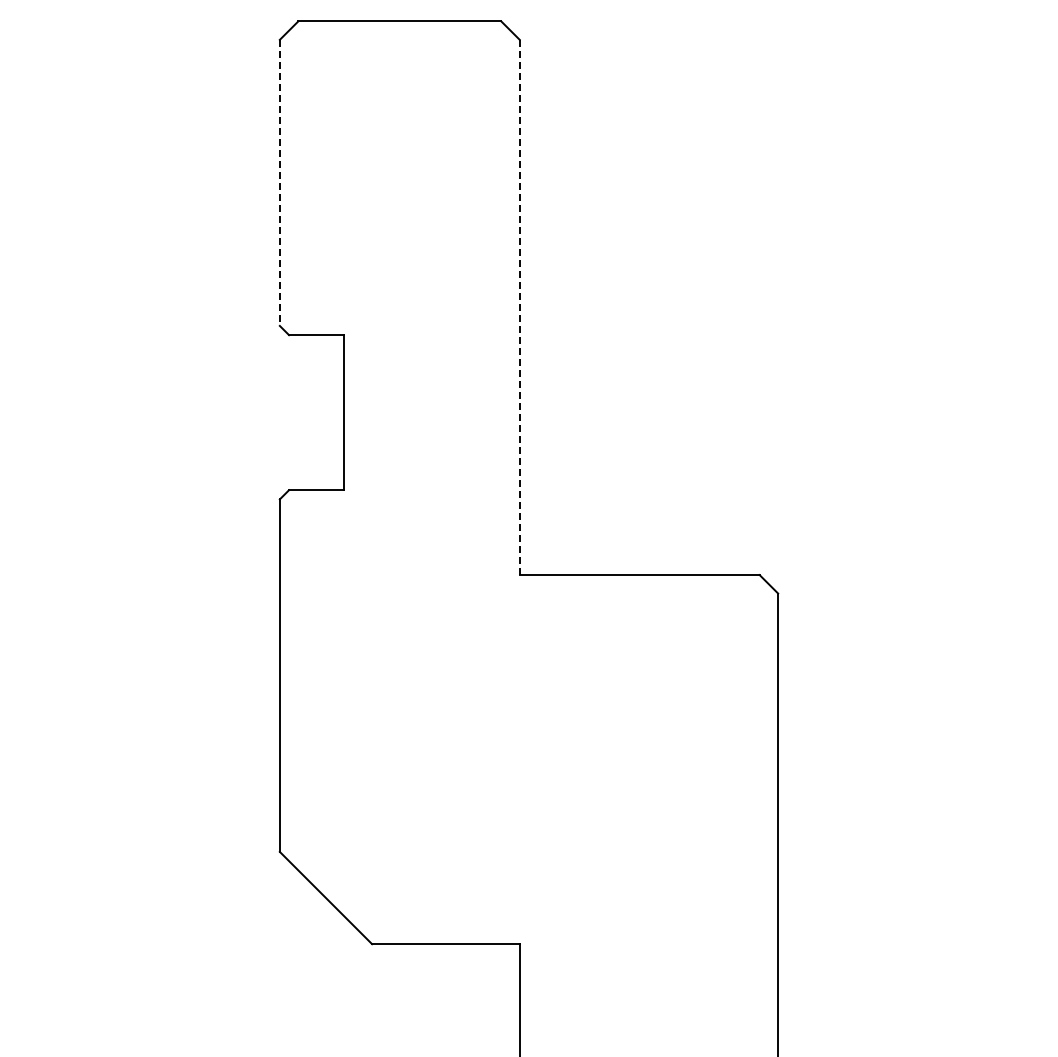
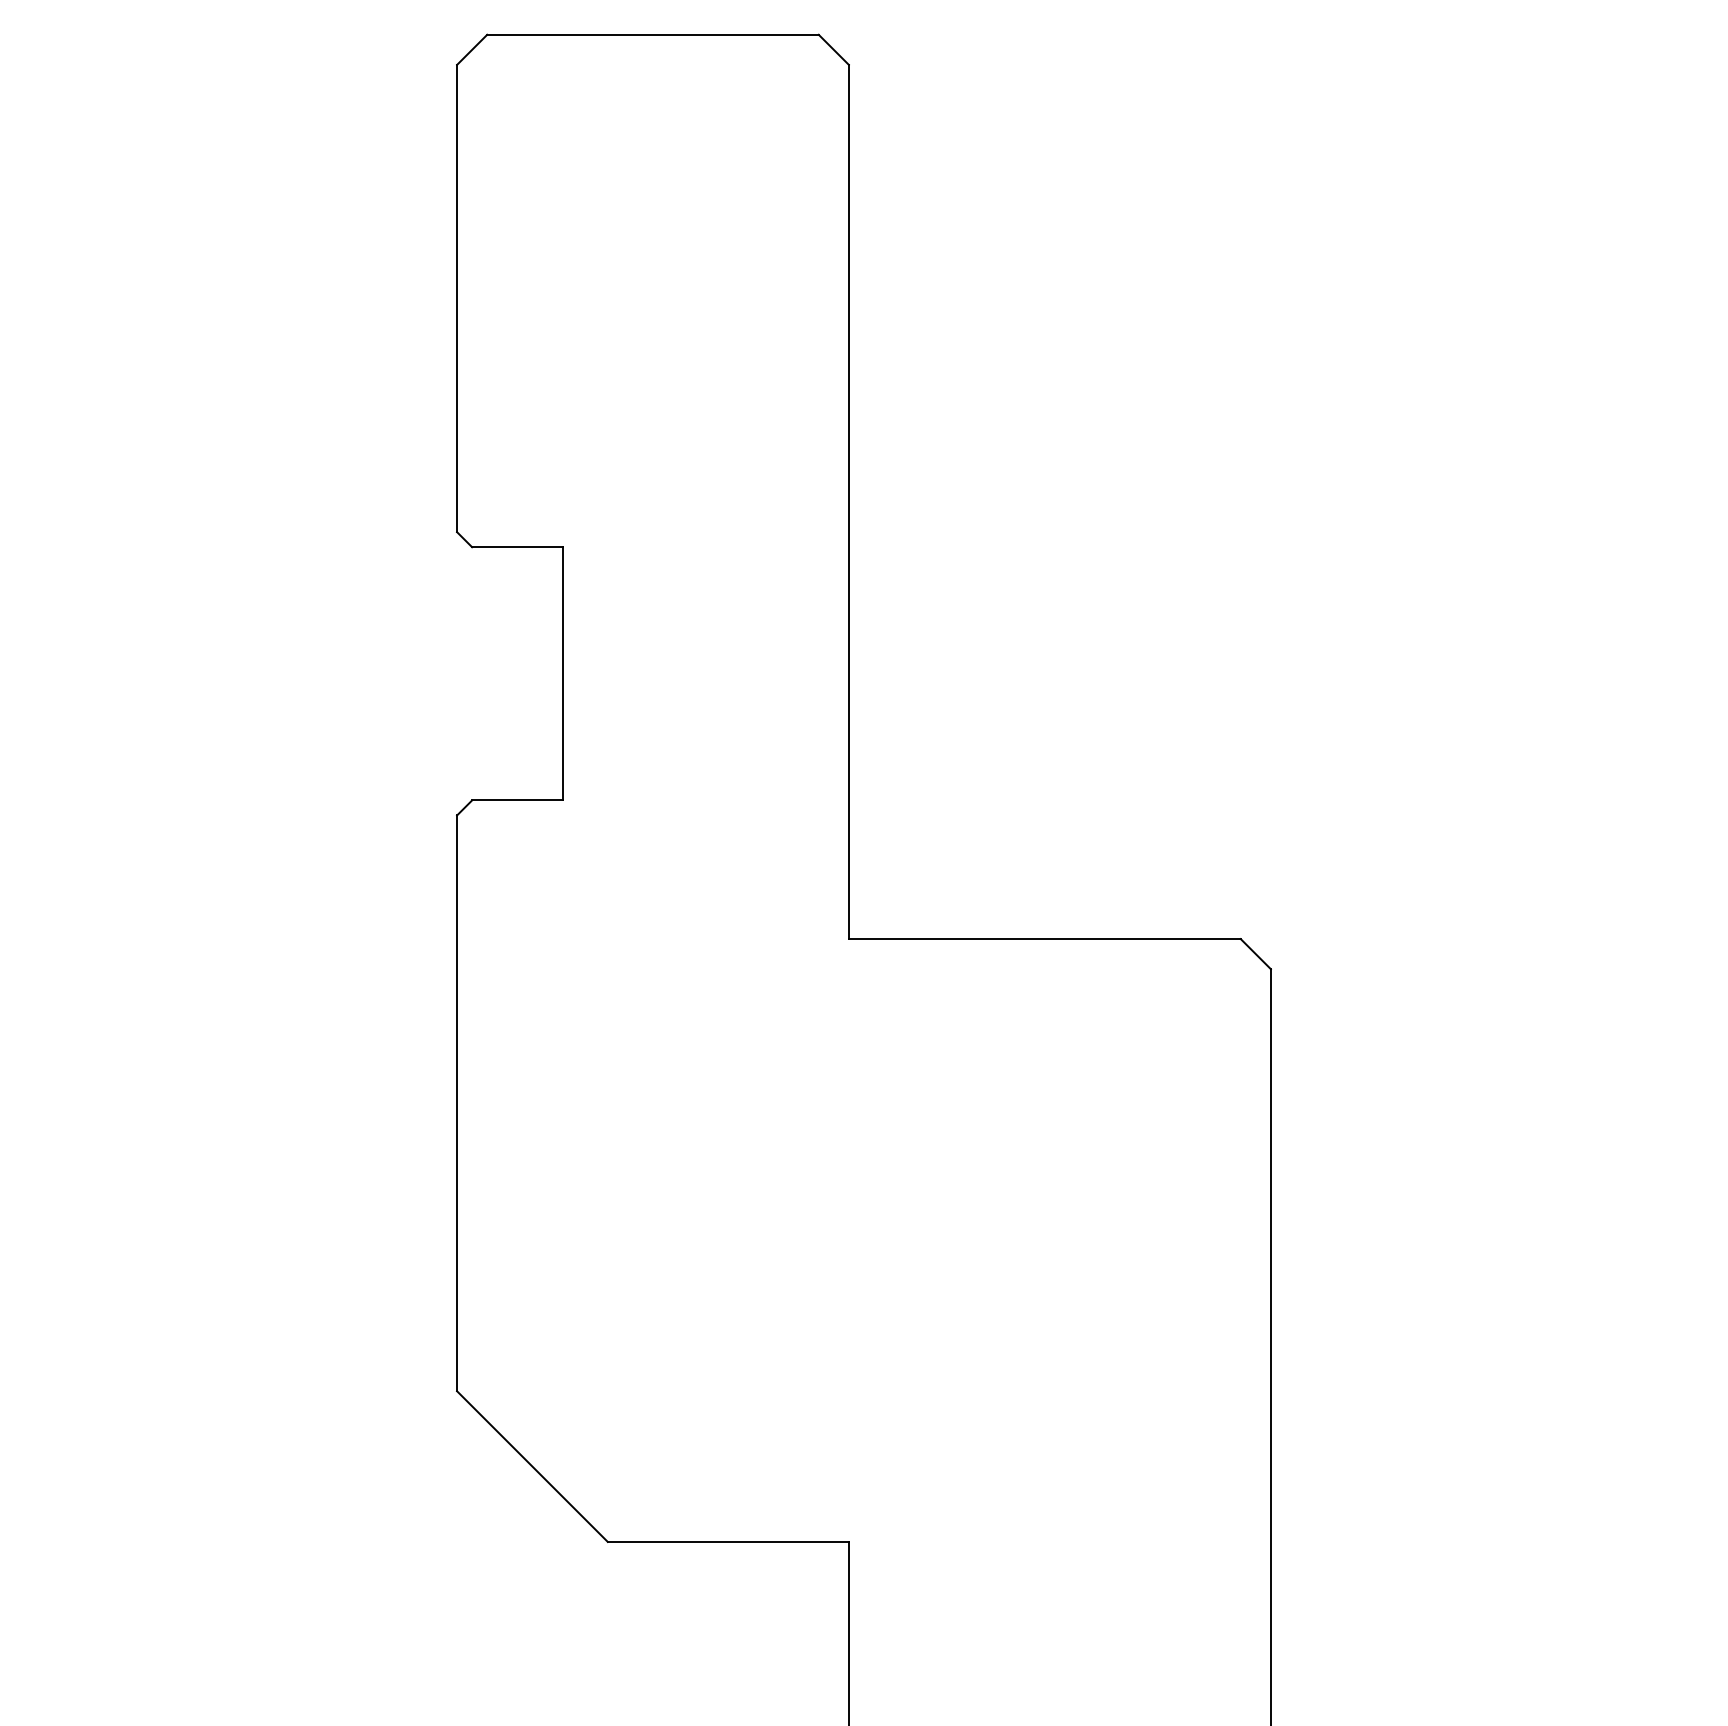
line: (279, 183) -> (456, 299), dashed -> solid
line: (519, 307) -> (848, 502), dashed -> solid

